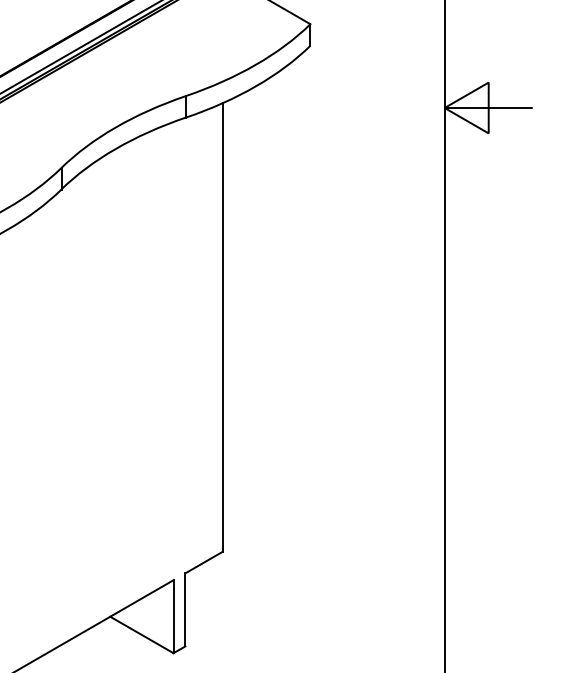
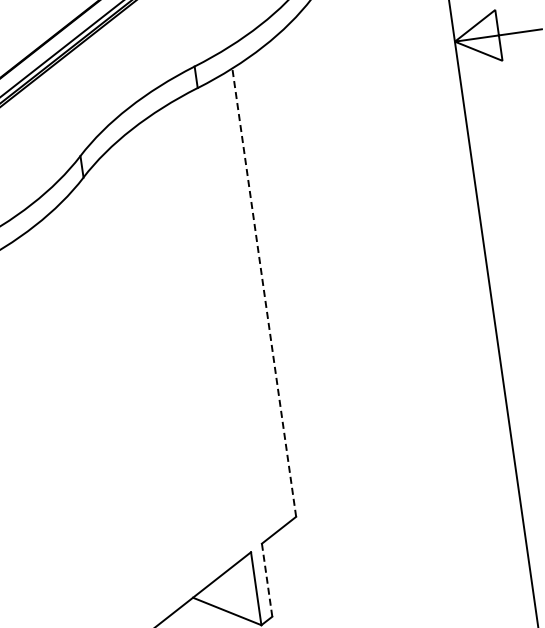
line: (222, 327) -> (264, 292), solid -> dashed
line: (185, 609) -> (267, 579), solid -> dashed

